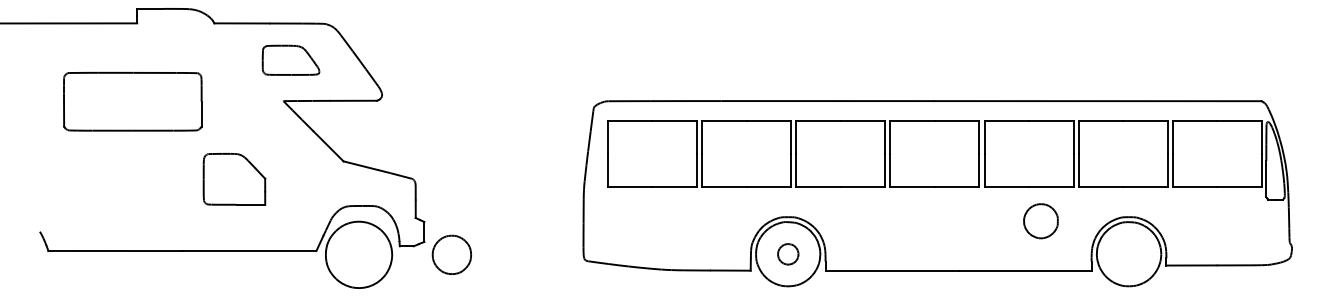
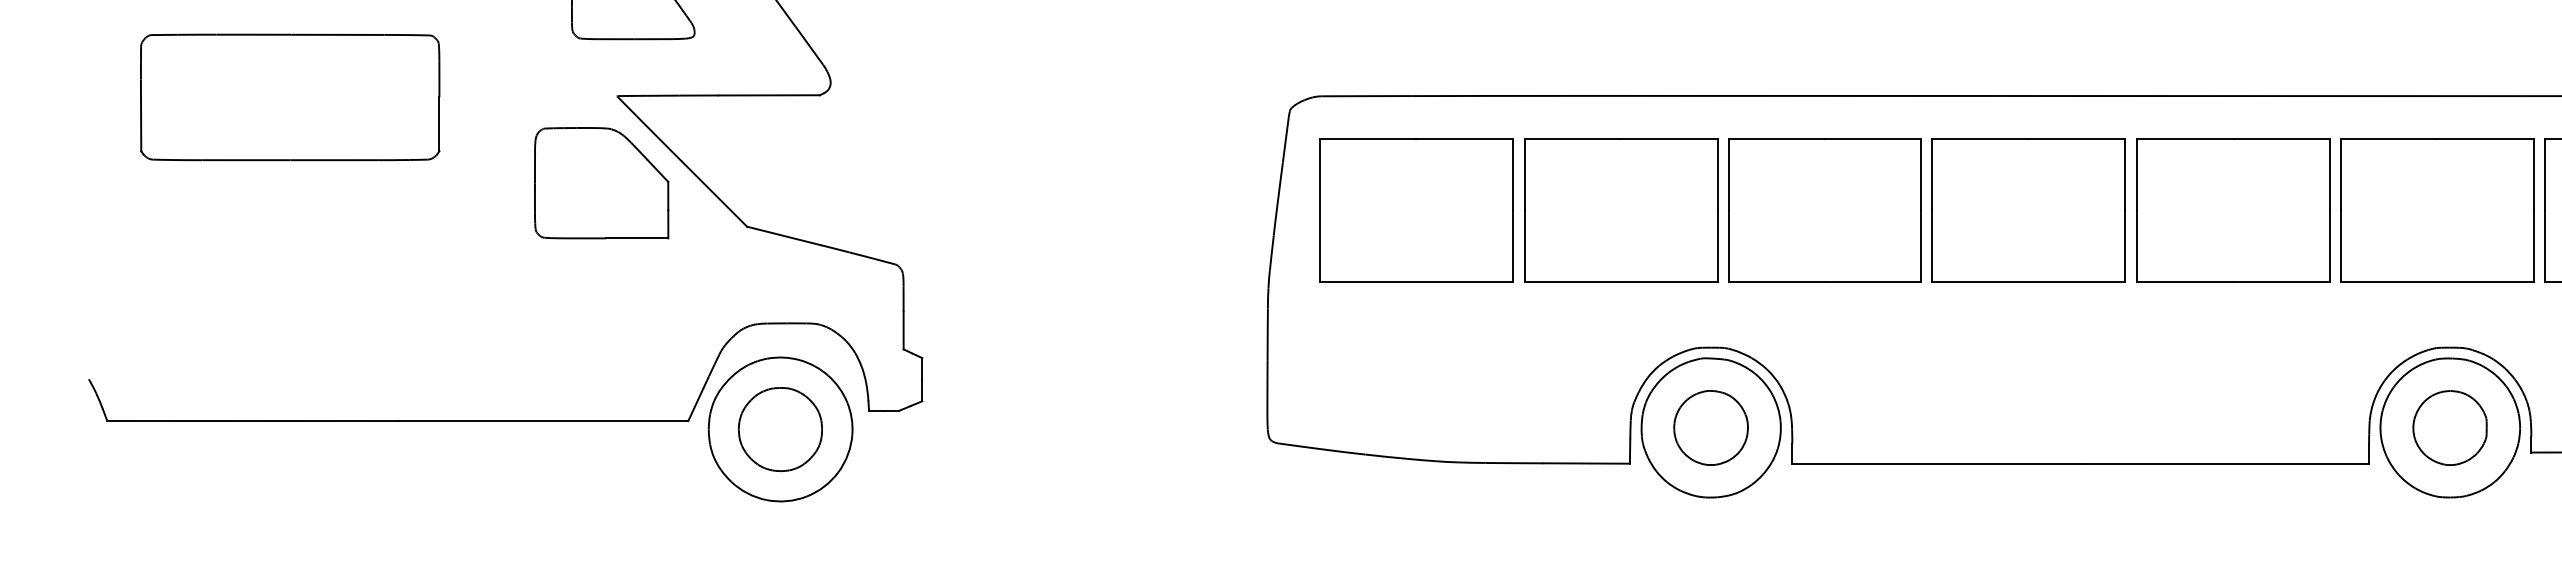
part: (234, 179) -> (601, 183), moved
part: (1040, 221) -> (2449, 428), moved
part: (451, 254) -> (779, 428), moved
part: (788, 254) -> (1711, 428), size x1.67

